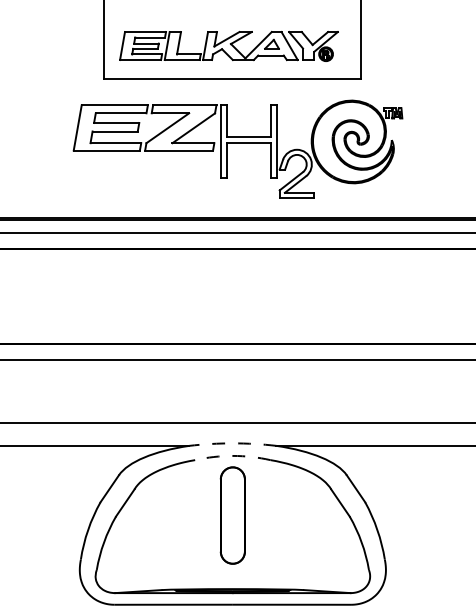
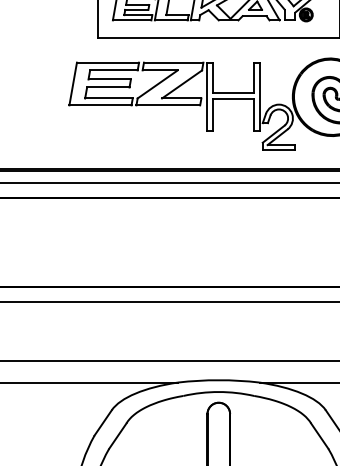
arc: (232, 443) -> (218, 380), dashed -> solid
arc: (232, 455) -> (218, 391), dashed -> solid

